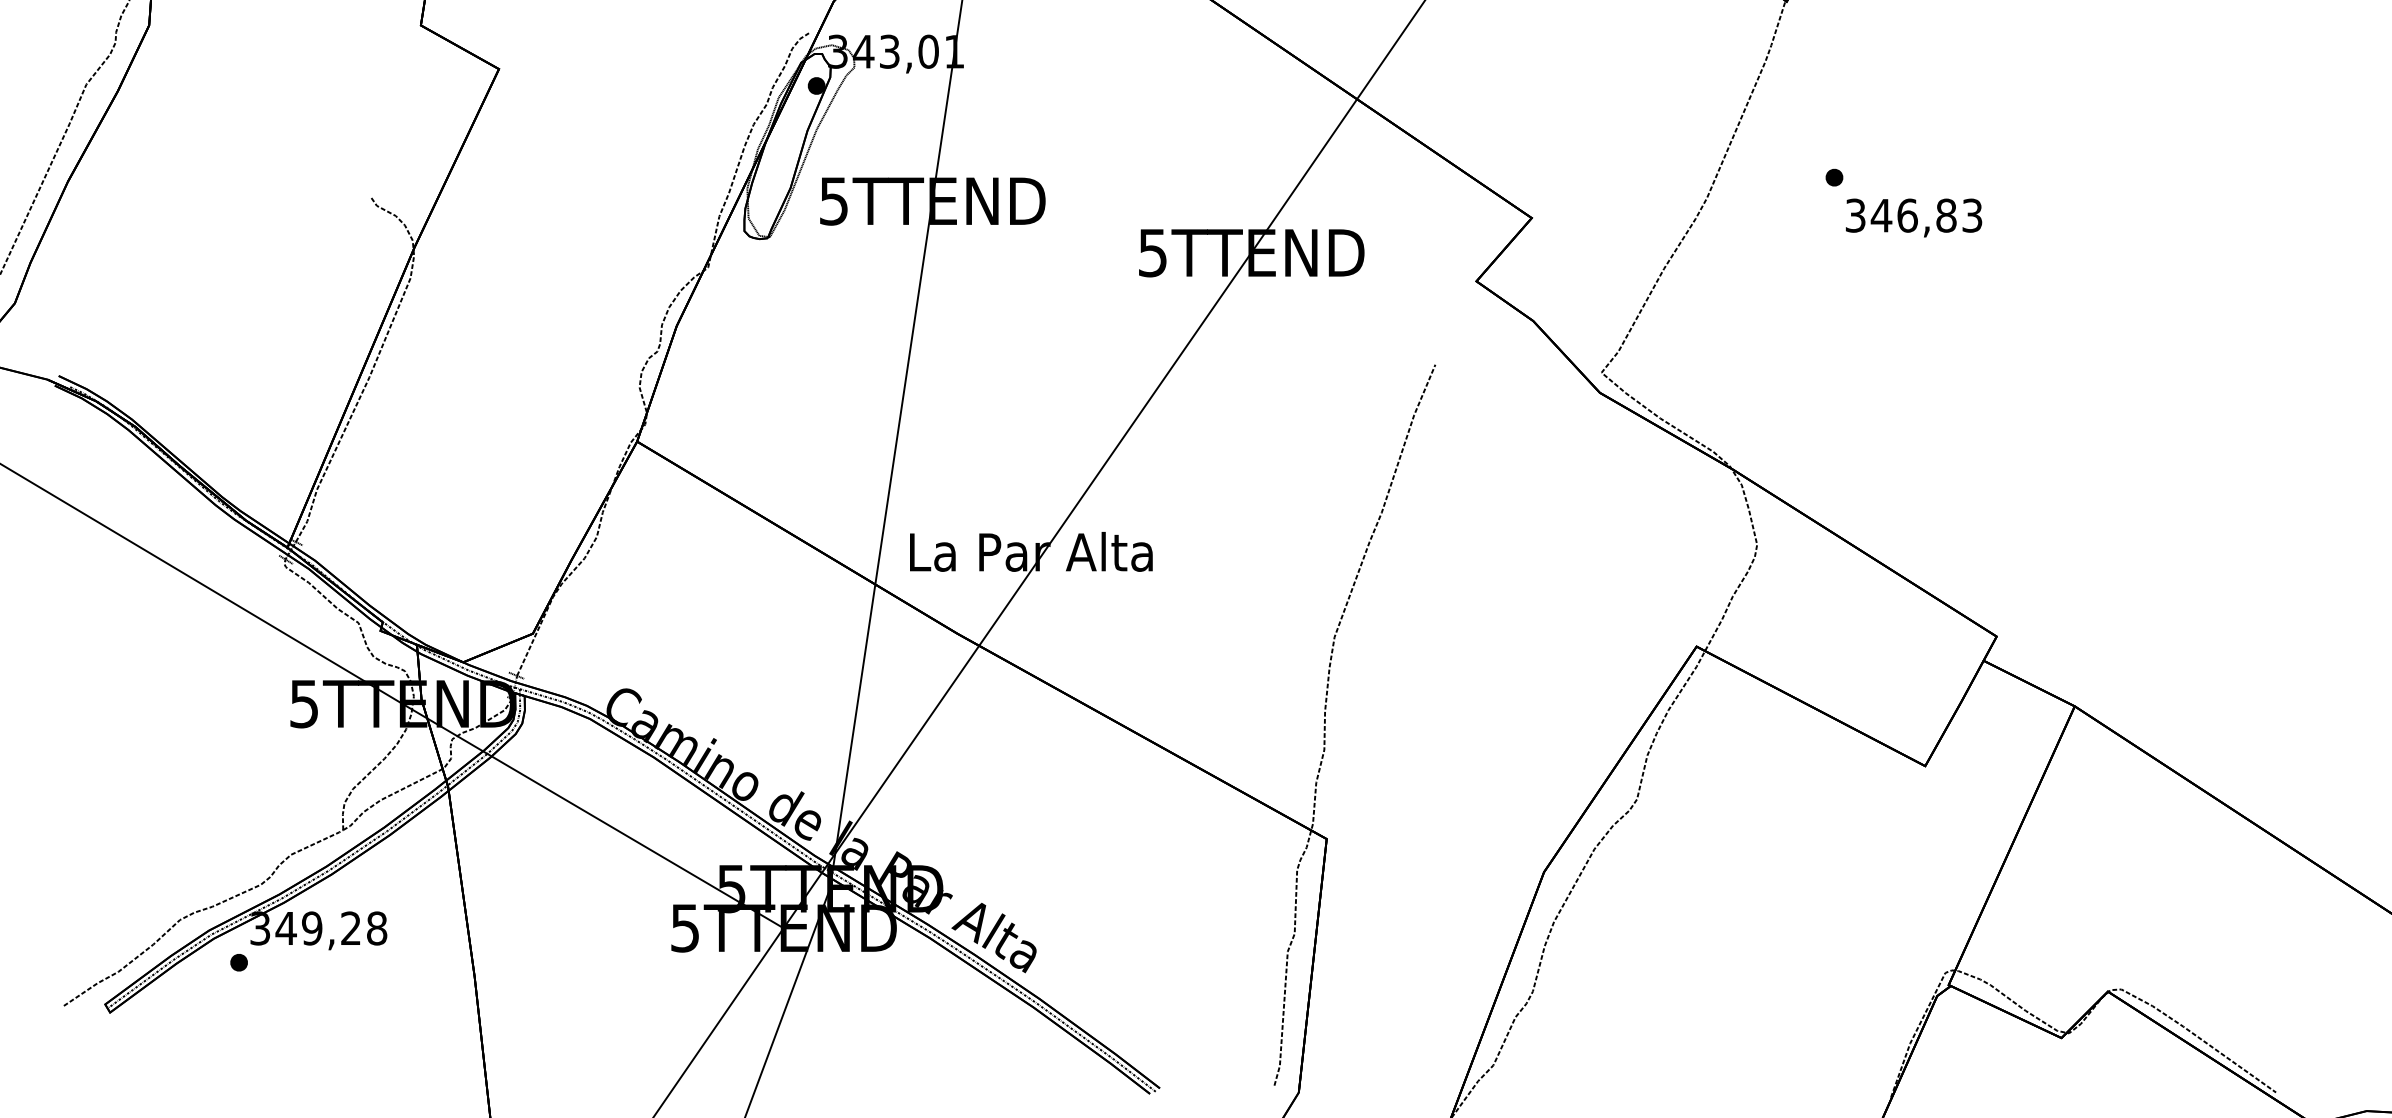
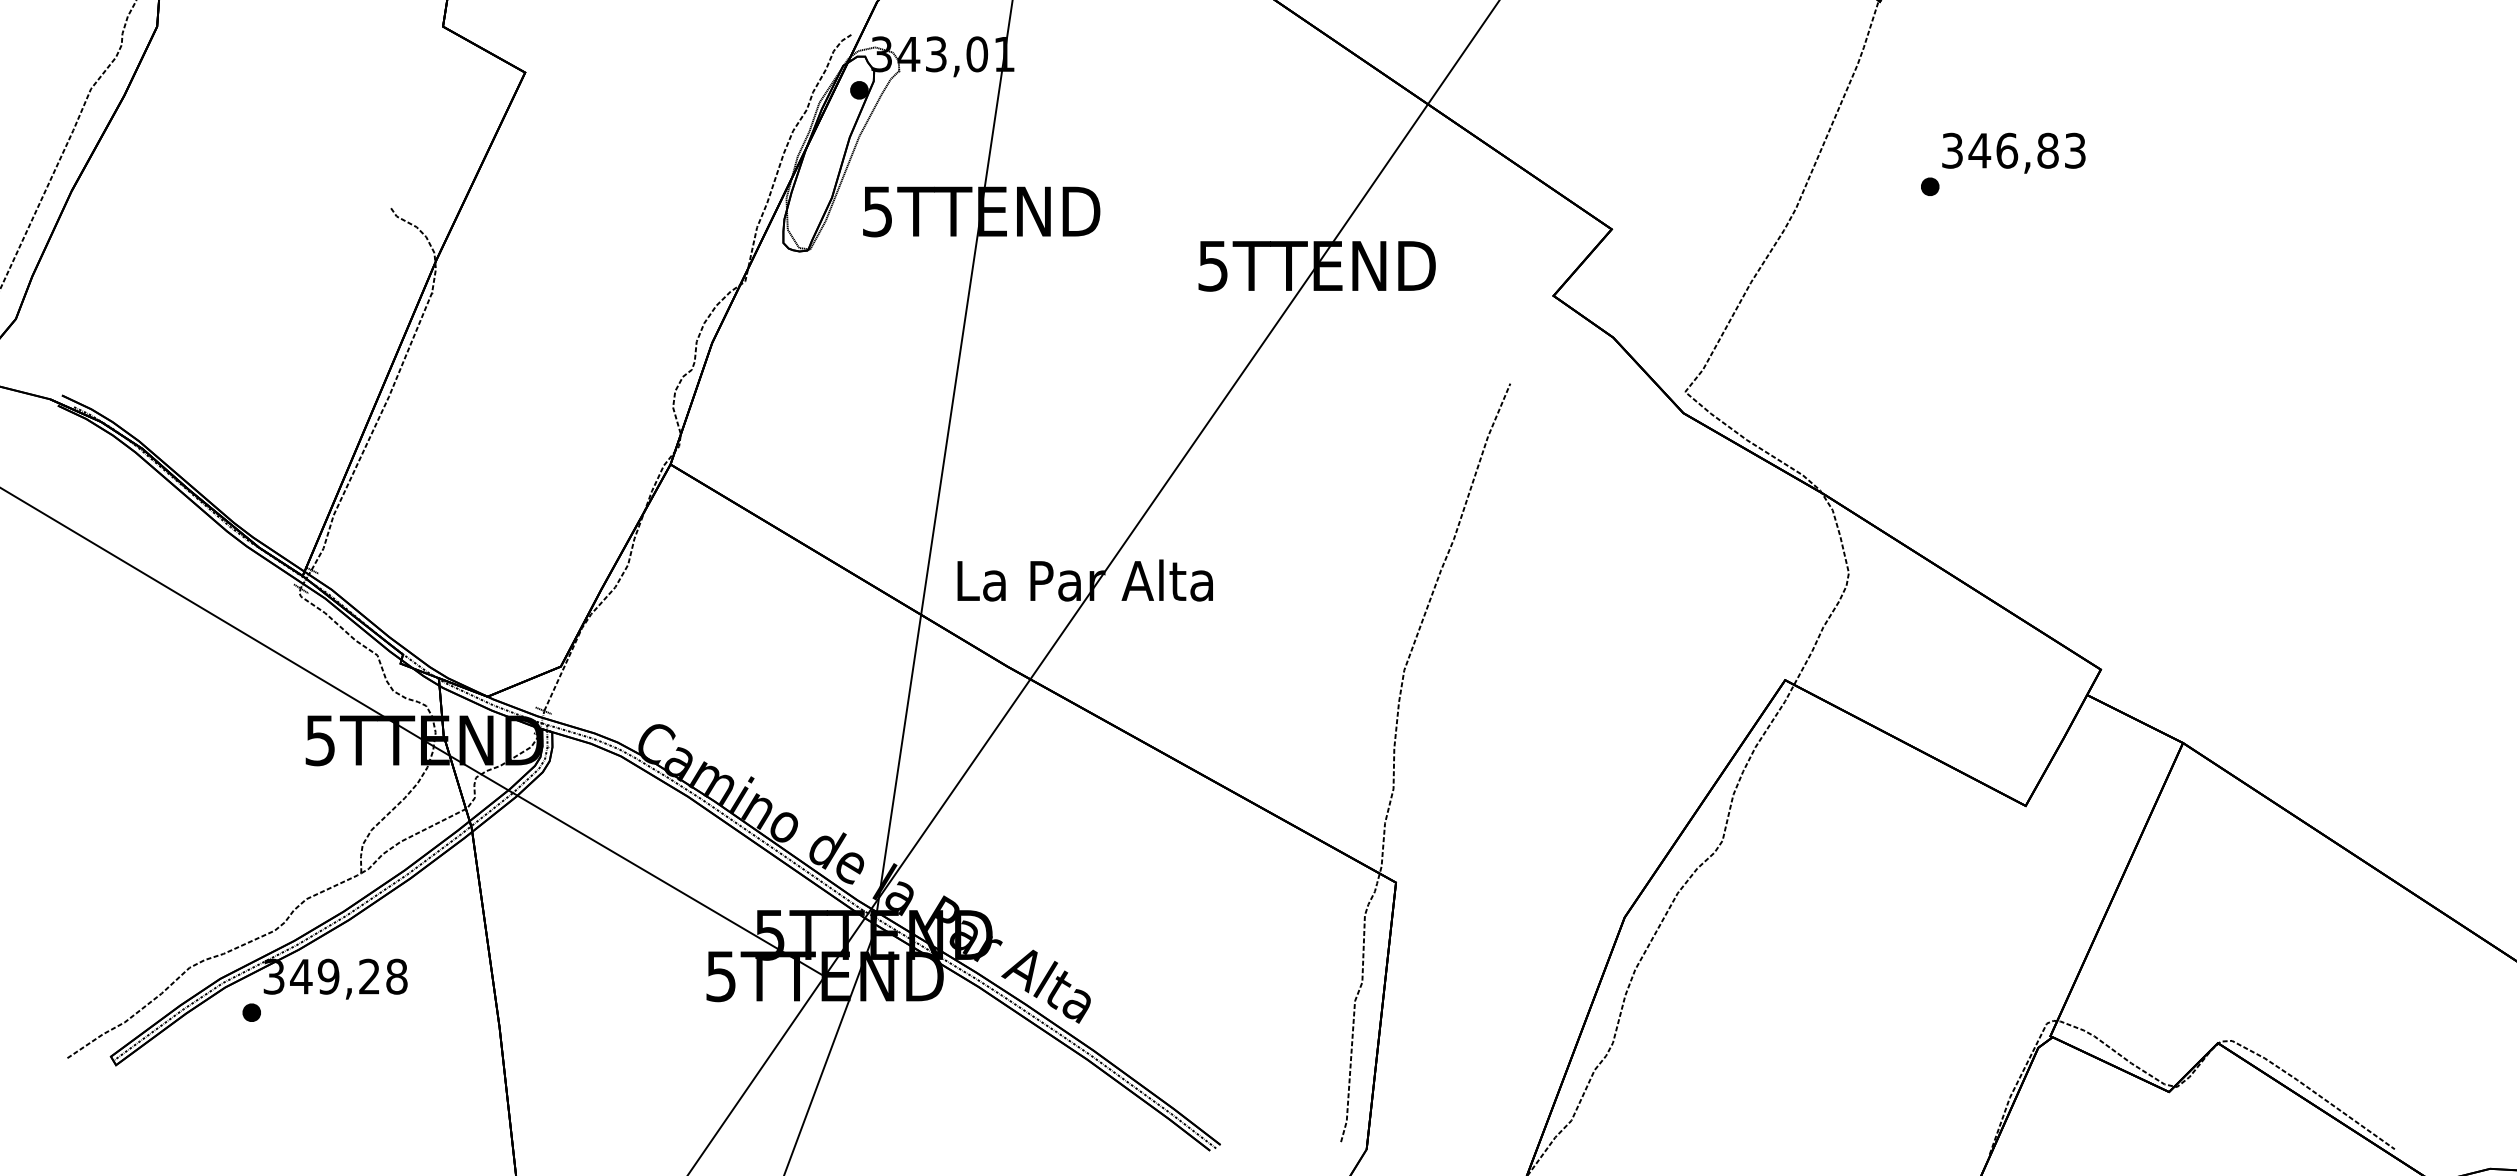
text: (1913, 217) -> (2013, 152), moved

